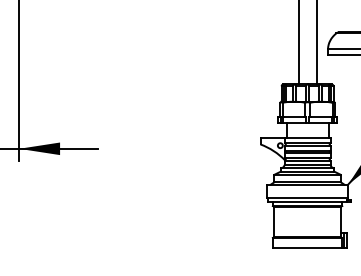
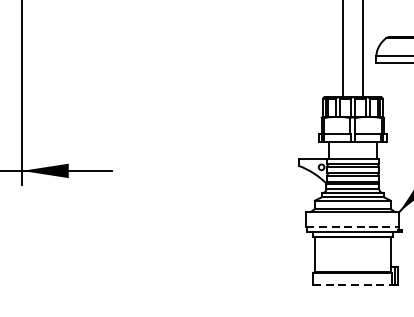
line: (307, 197) -> (352, 226), solid -> dashed
line: (307, 247) -> (352, 284), solid -> dashed

